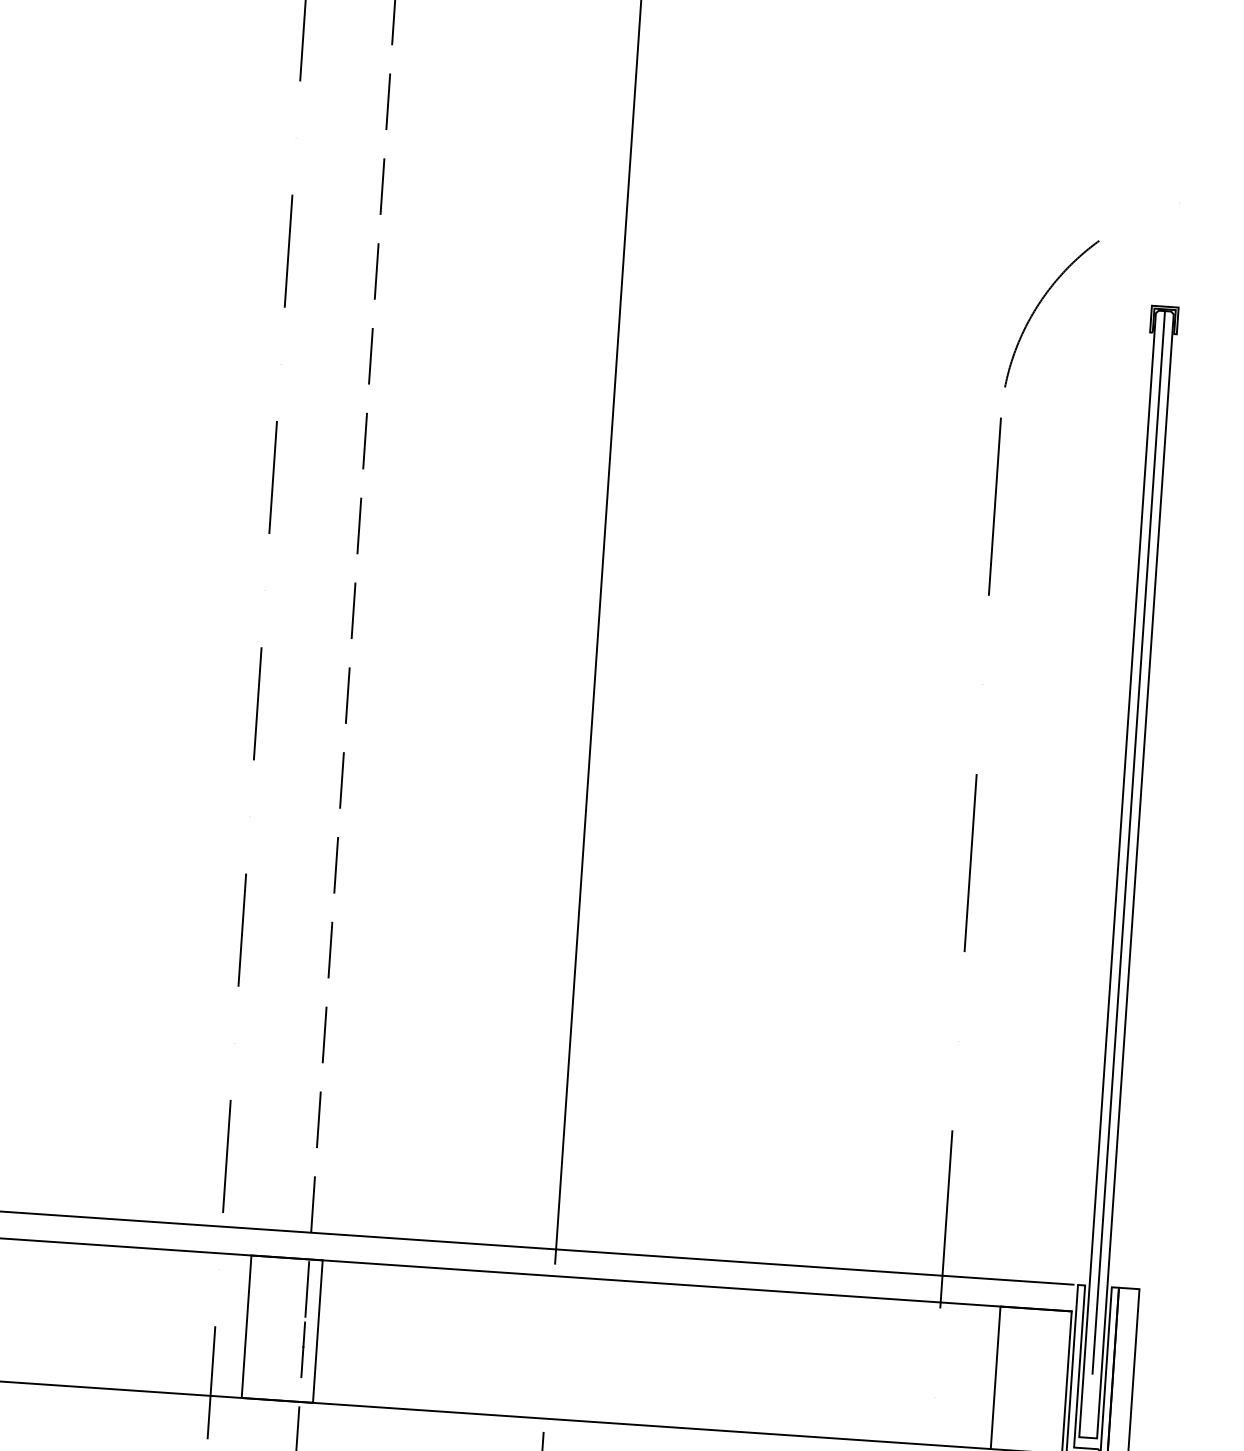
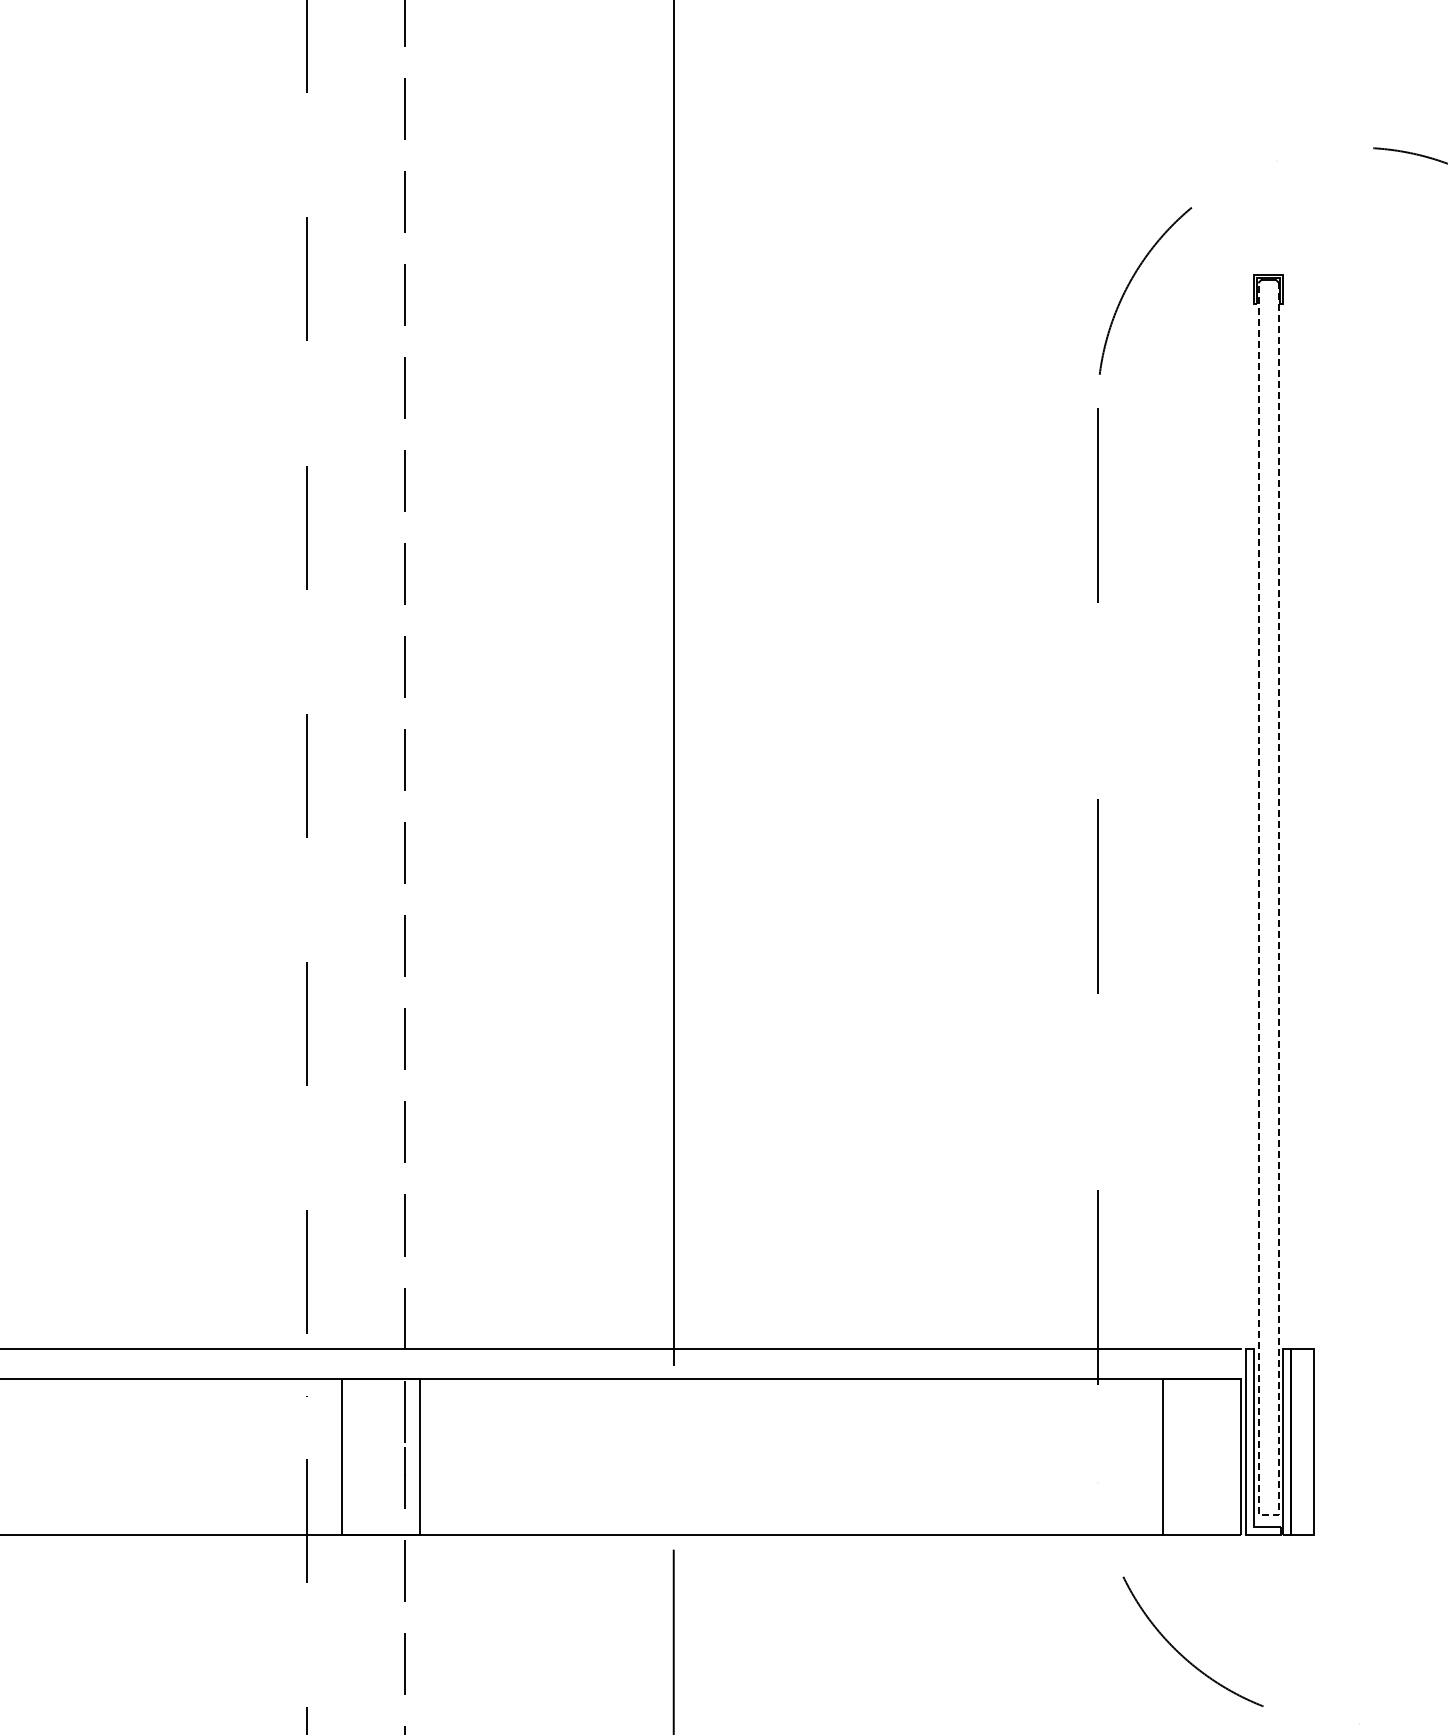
line: (1128, 842) -> (1268, 862), removed
line: (1087, 1437) -> (1268, 1515), solid -> dashed

